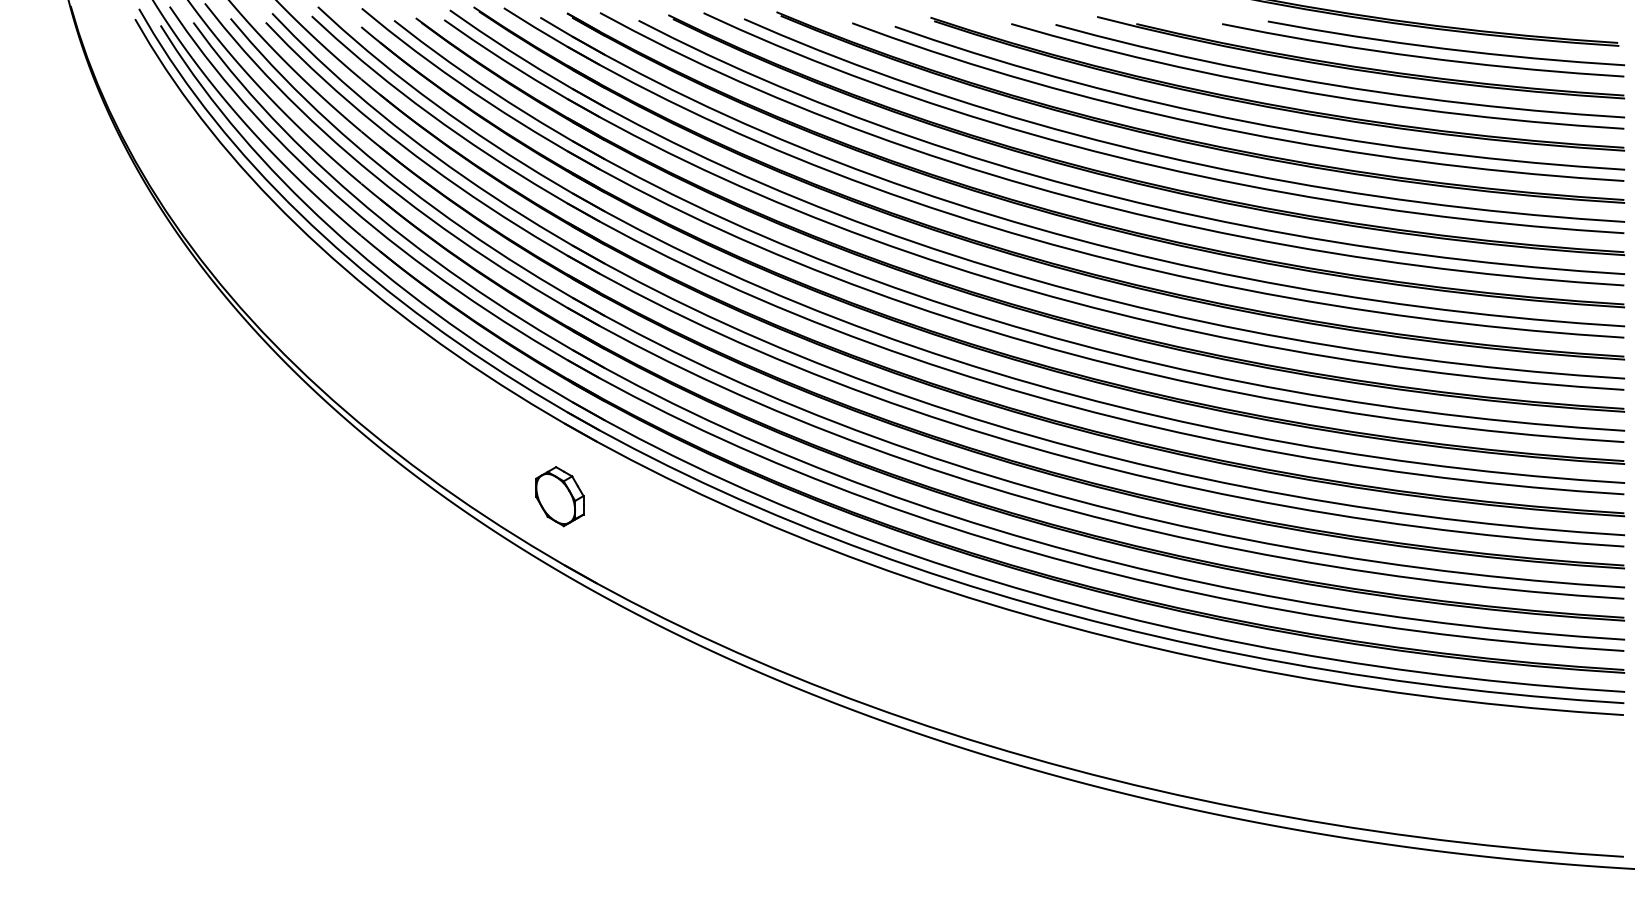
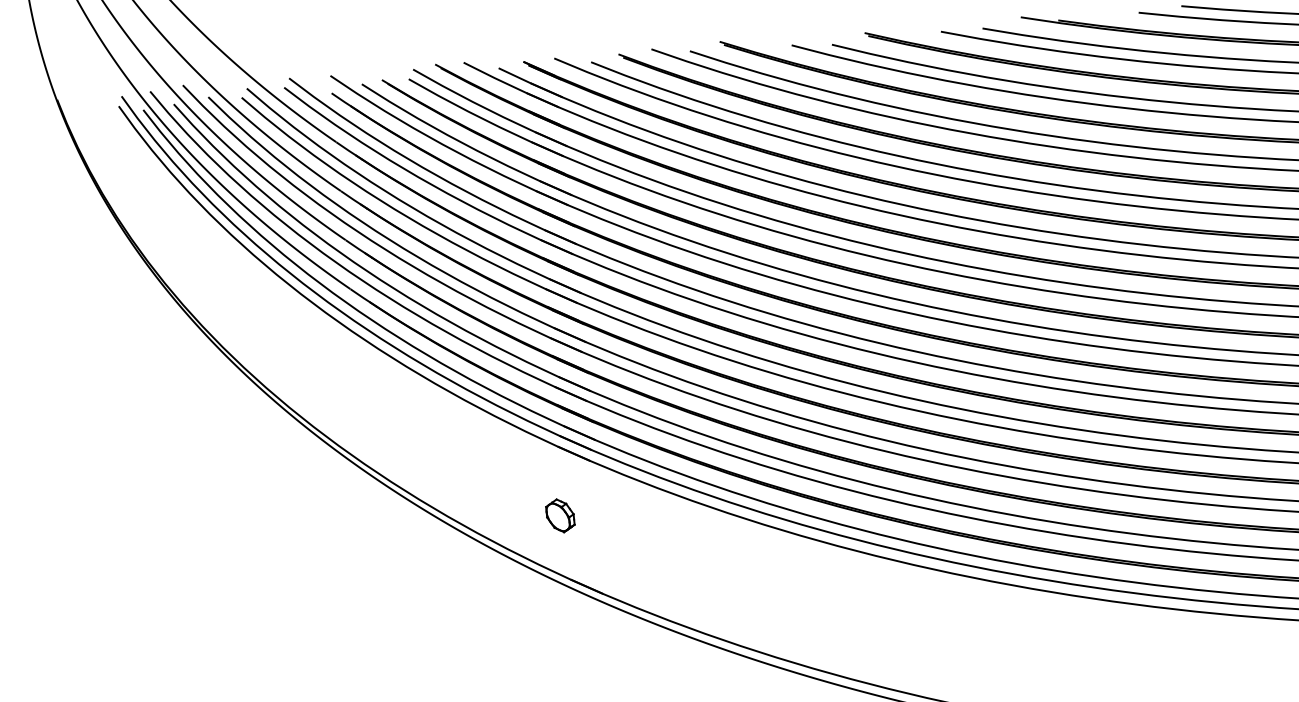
part: (559, 496) -> (559, 515), size x0.6

